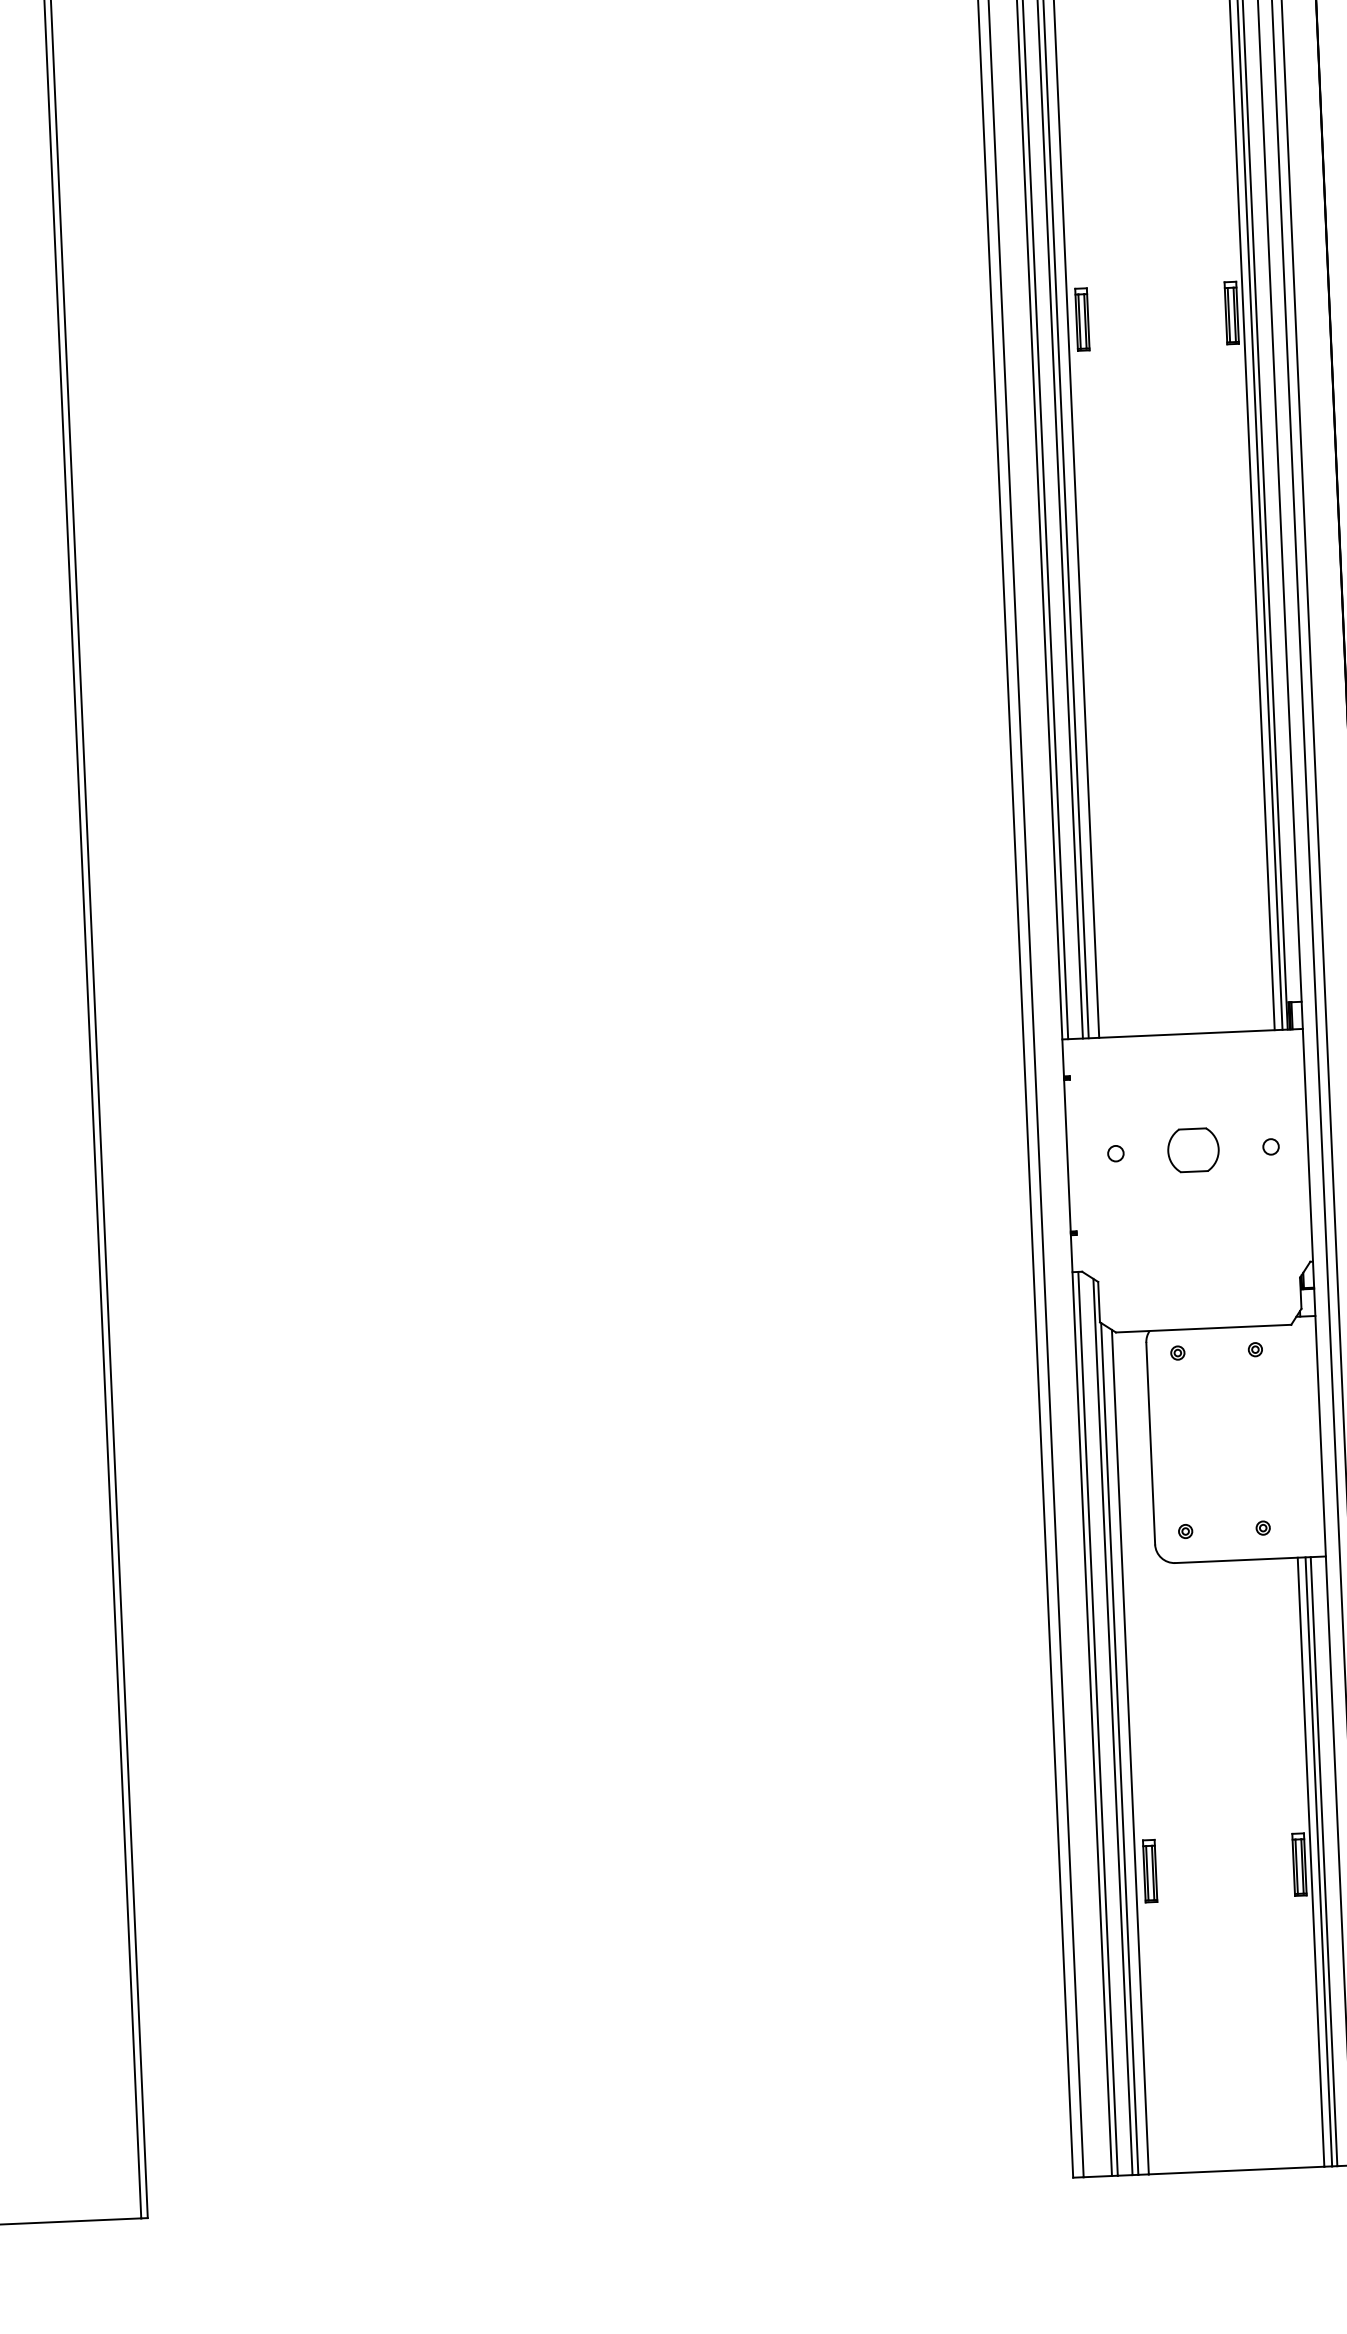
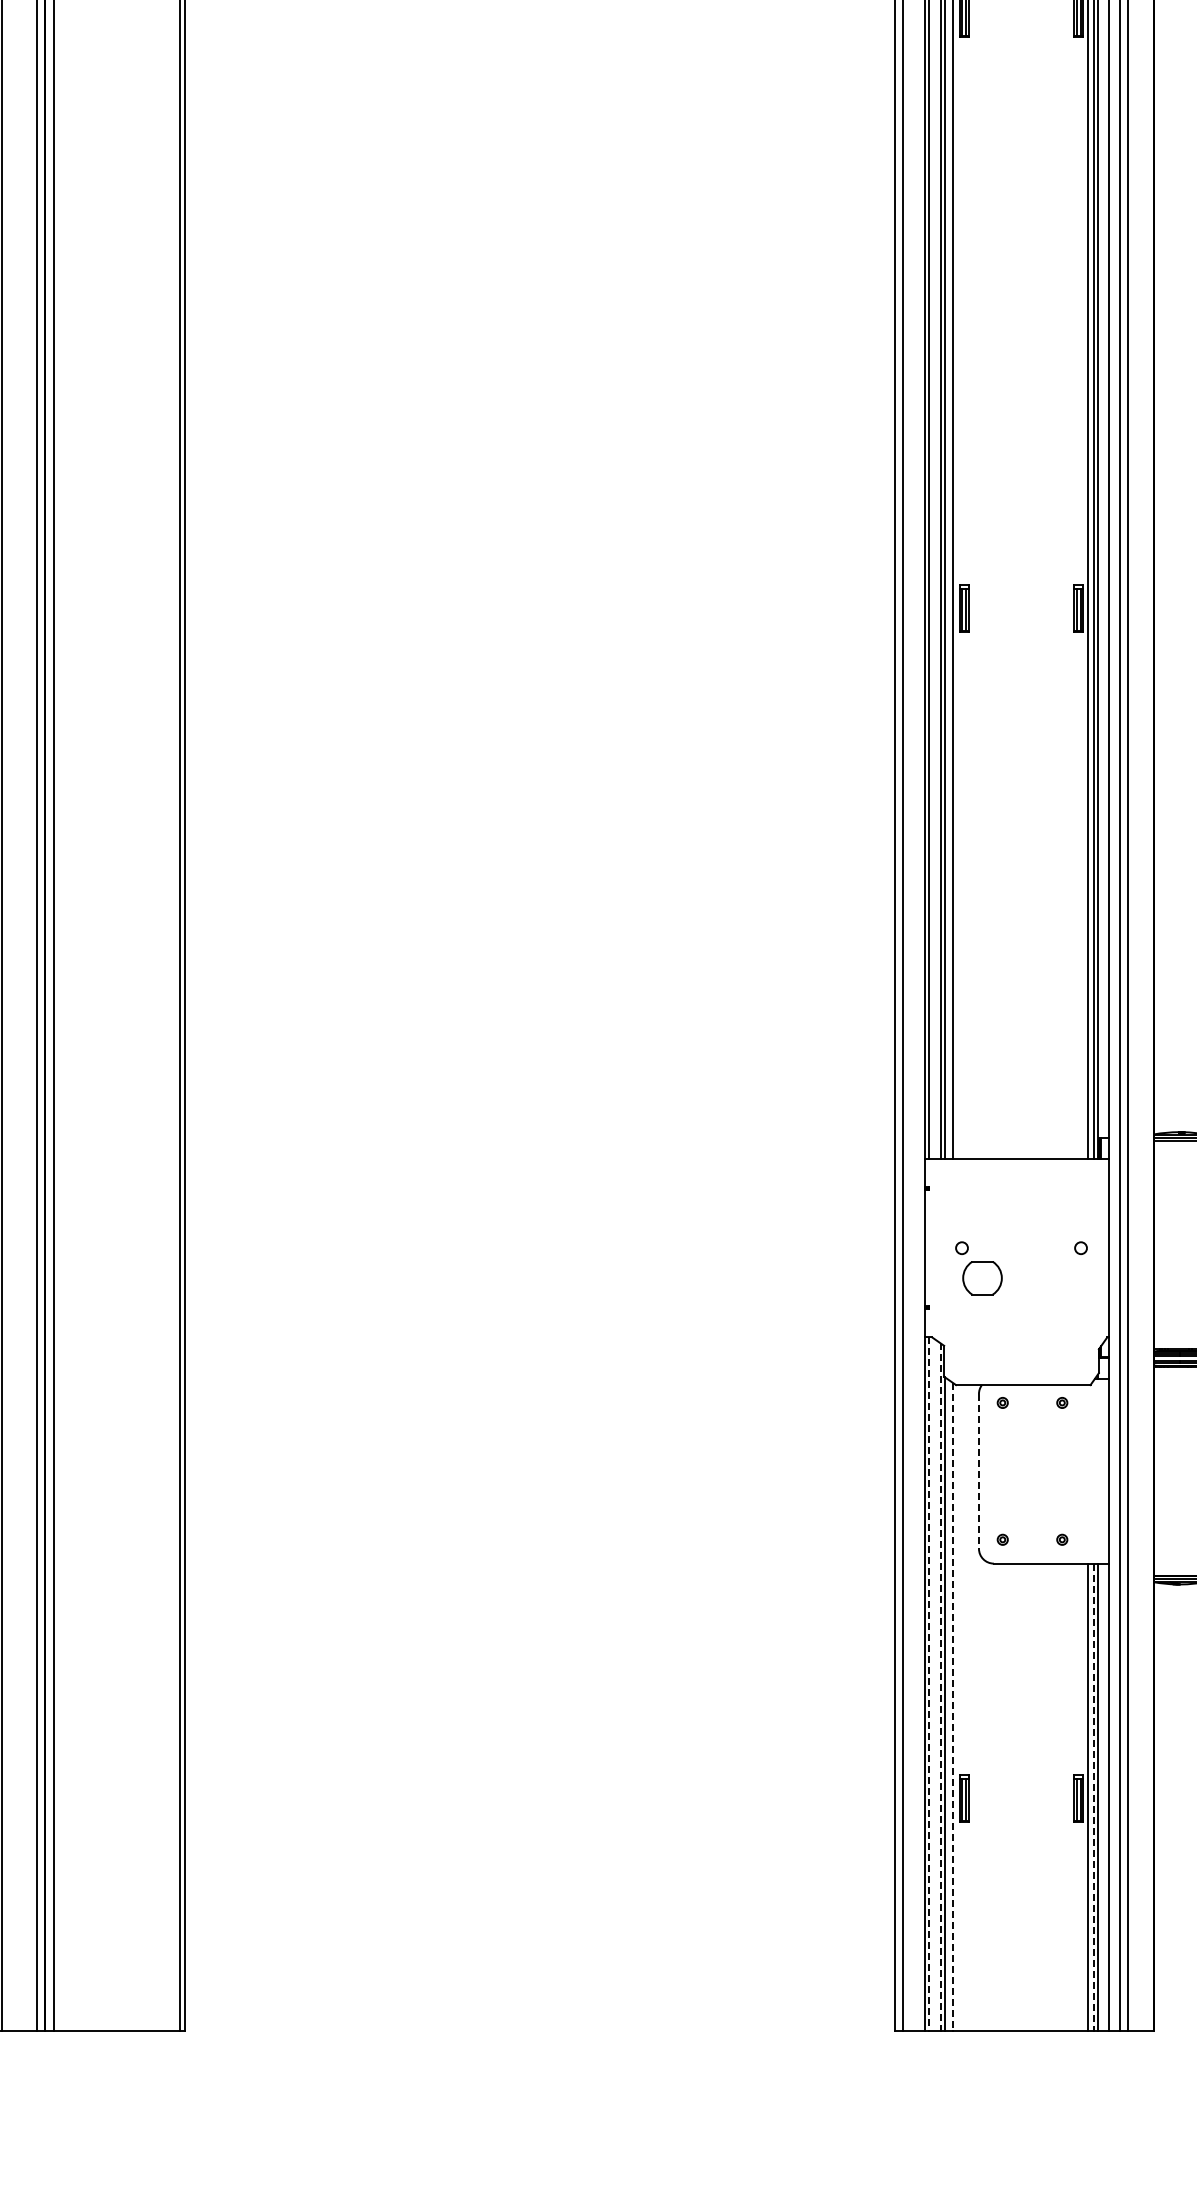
part: (1193, 1150) -> (982, 1278), moved
line: (1150, 1443) -> (978, 1471), solid -> dashed
line: (1098, 1724) -> (929, 1684), solid -> dashed
line: (1112, 1727) -> (940, 1687), solid -> dashed
line: (1130, 1751) -> (953, 1706), solid -> dashed
line: (1318, 1862) -> (1093, 1797), solid -> dashed

